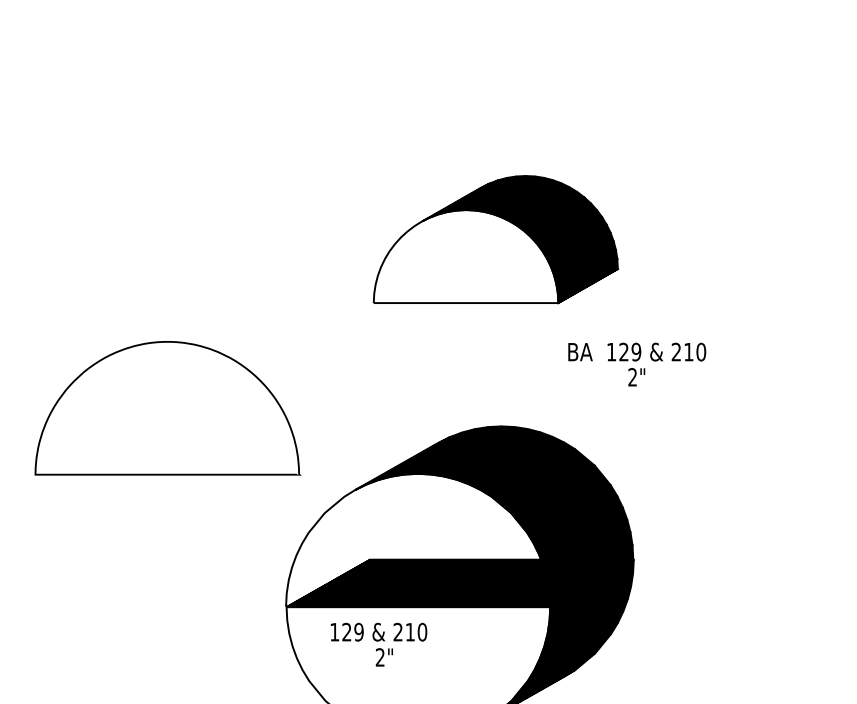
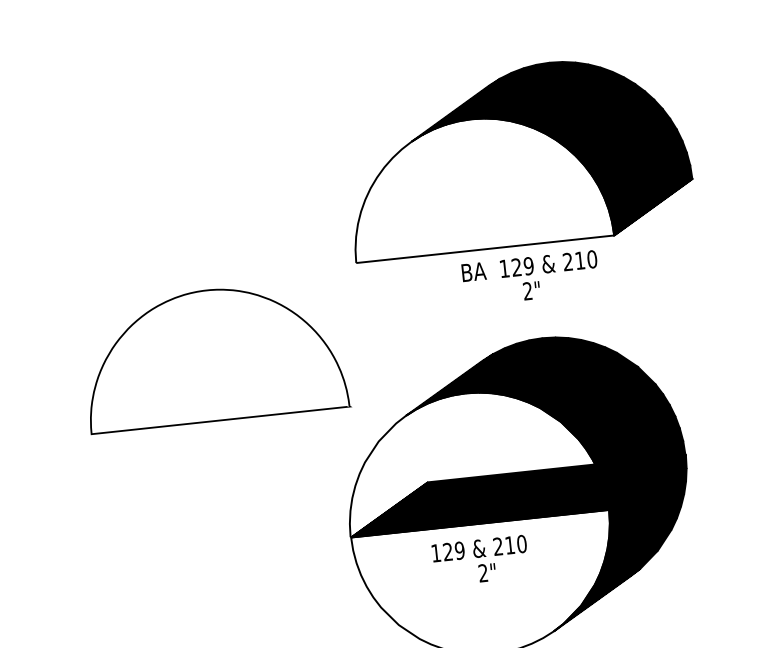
part: (495, 239) -> (517, 155), size x1.43
text: (637, 364) -> (531, 278), moved
text: (378, 644) -> (480, 560), moved

